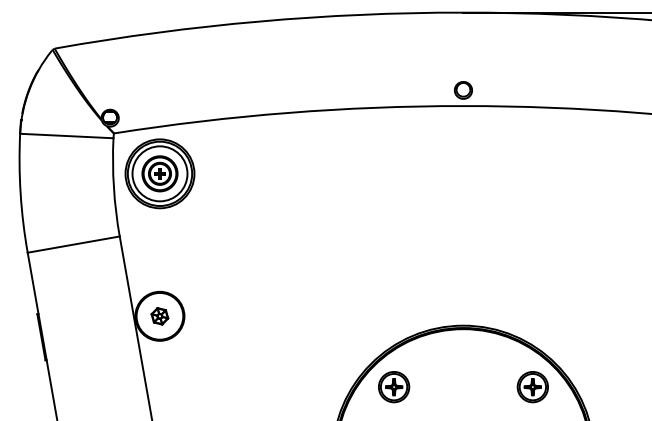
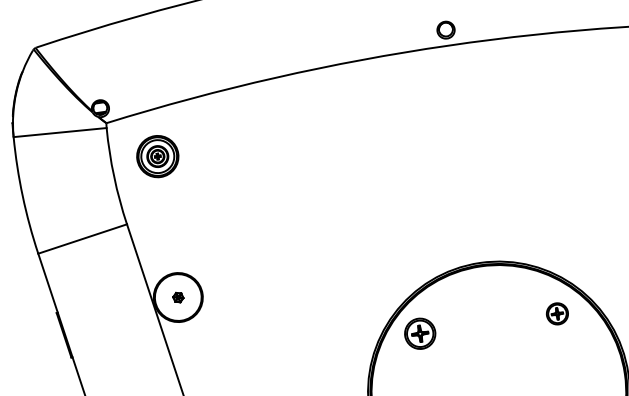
part: (159, 173) -> (157, 156), size x0.6
part: (159, 316) -> (177, 297), size x0.6
part: (532, 387) -> (557, 314), size x0.7

